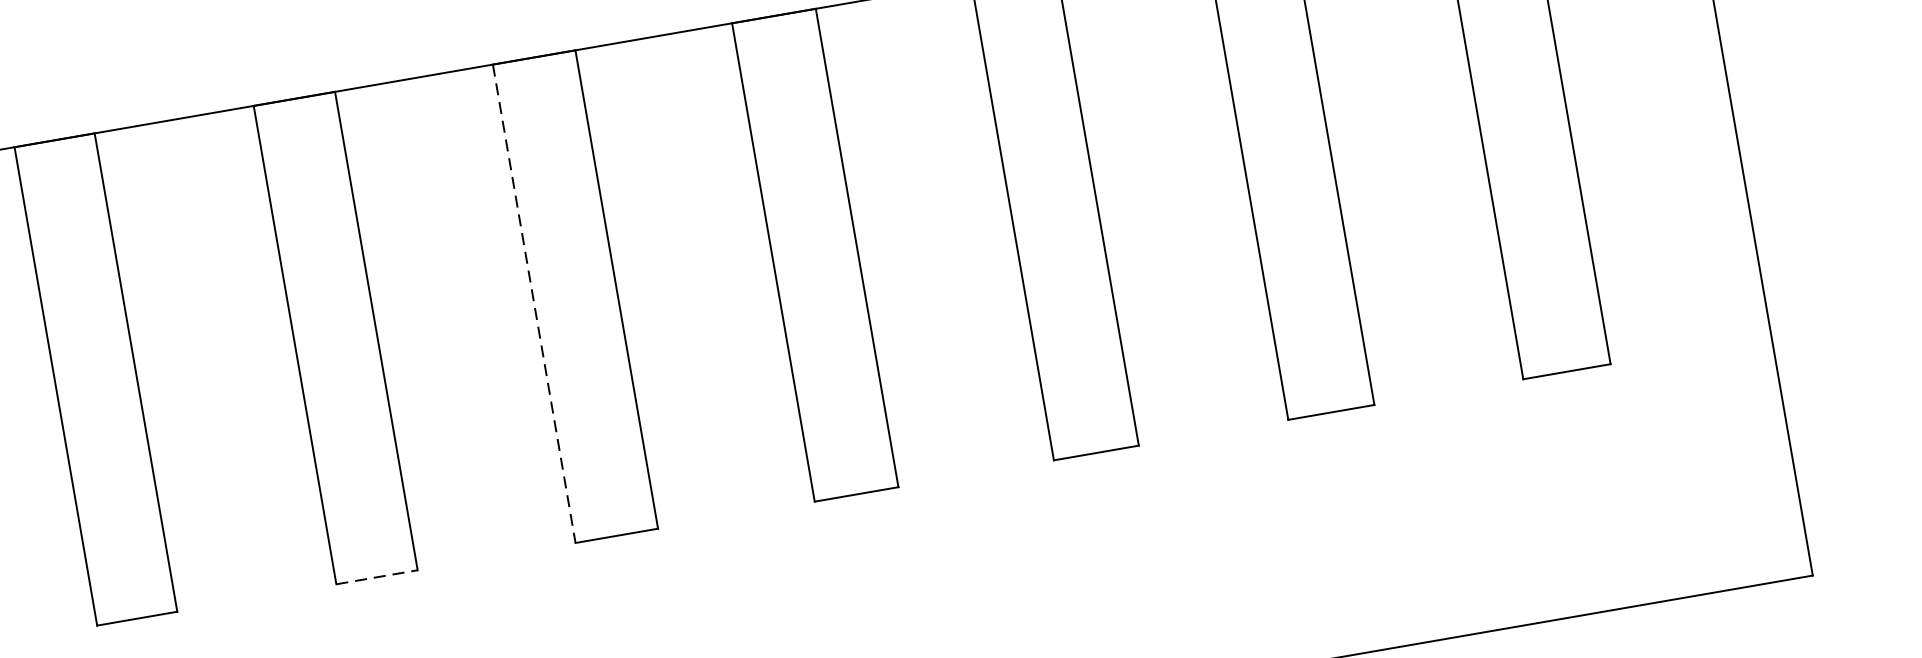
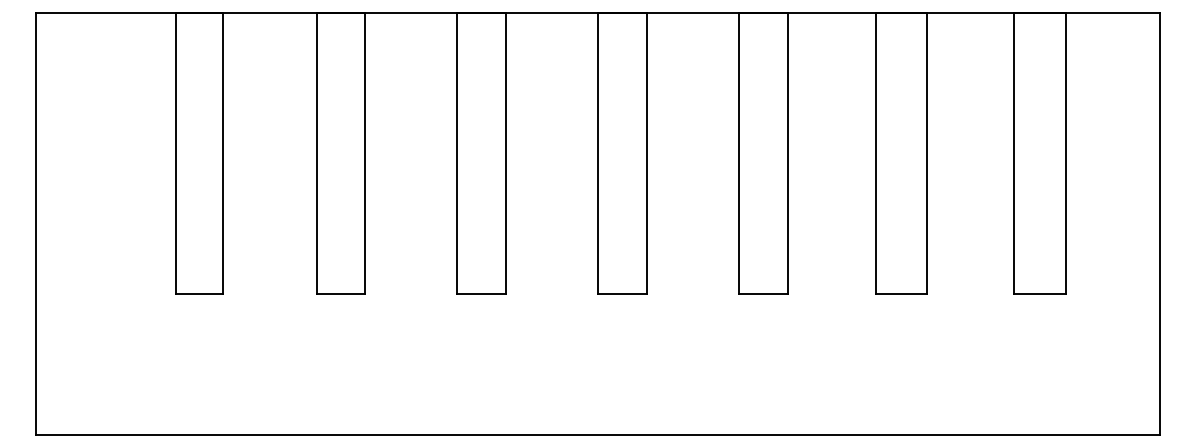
line: (534, 303) -> (457, 153), dashed -> solid
line: (376, 577) -> (340, 294), dashed -> solid

